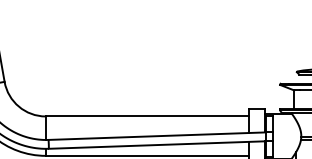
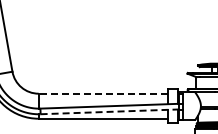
line: (146, 116) -> (102, 93), solid -> dashed
line: (157, 144) -> (109, 111), solid -> dashed

